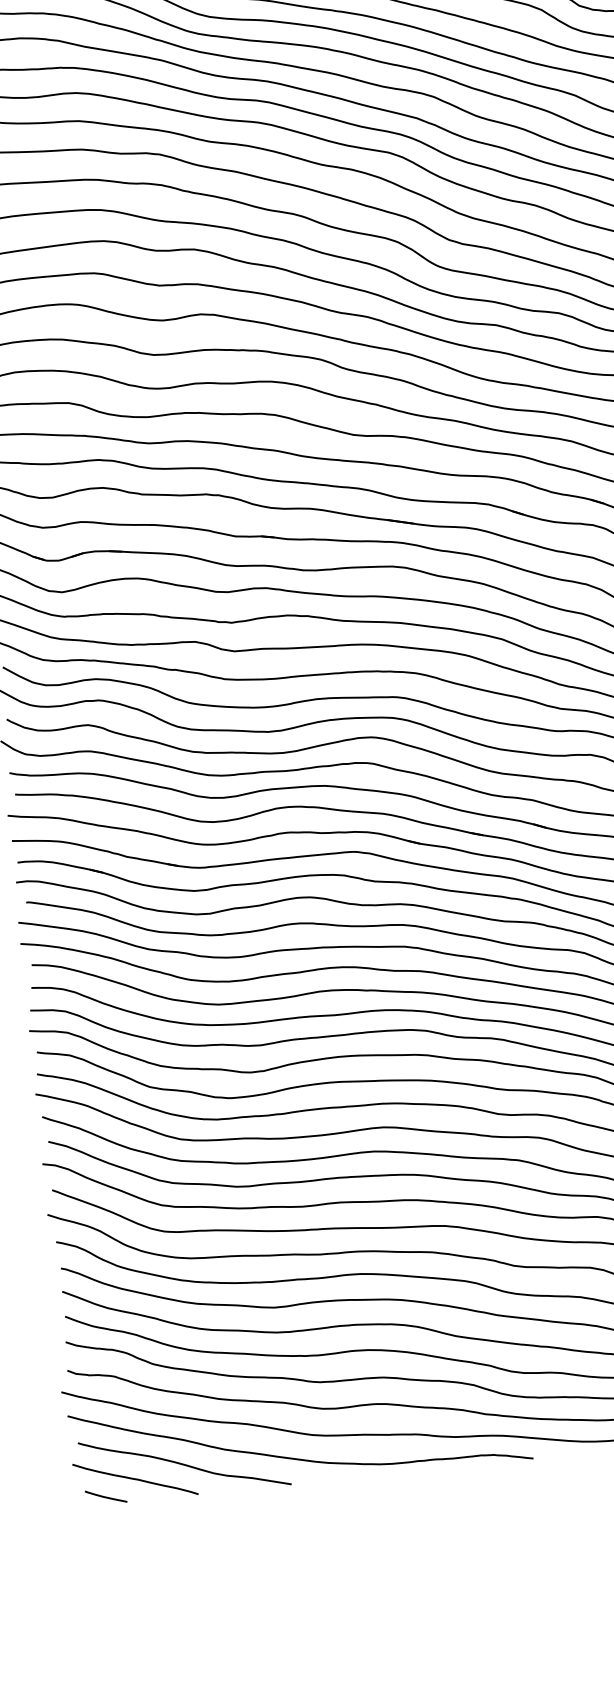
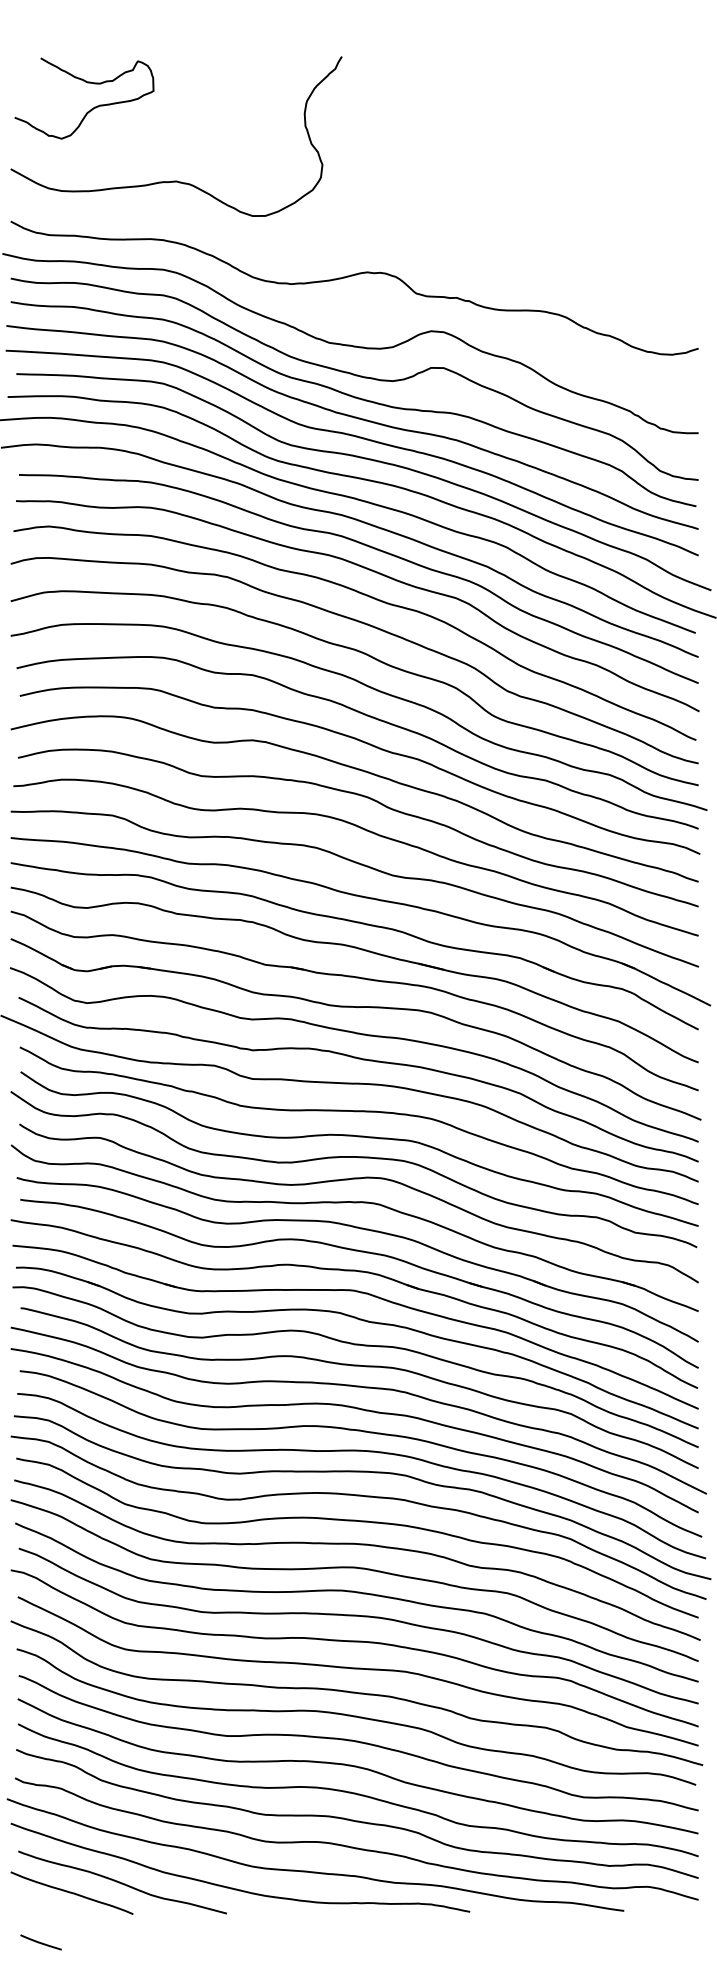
line: (105, 1496) -> (40, 1942), moved

